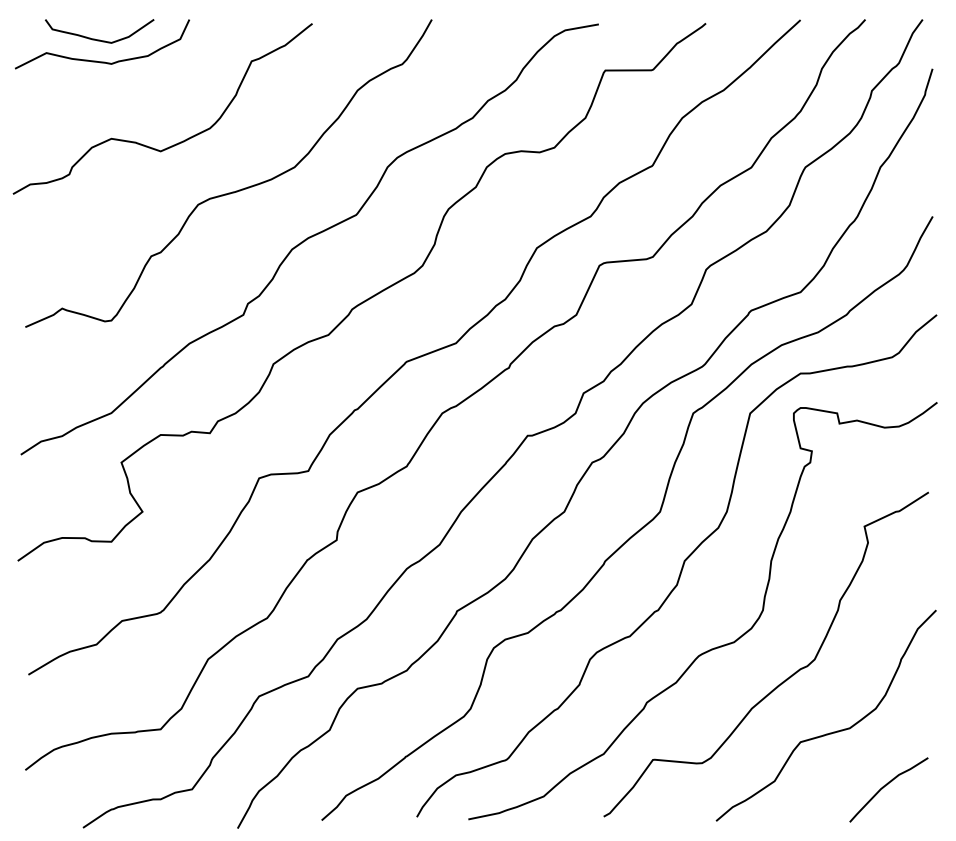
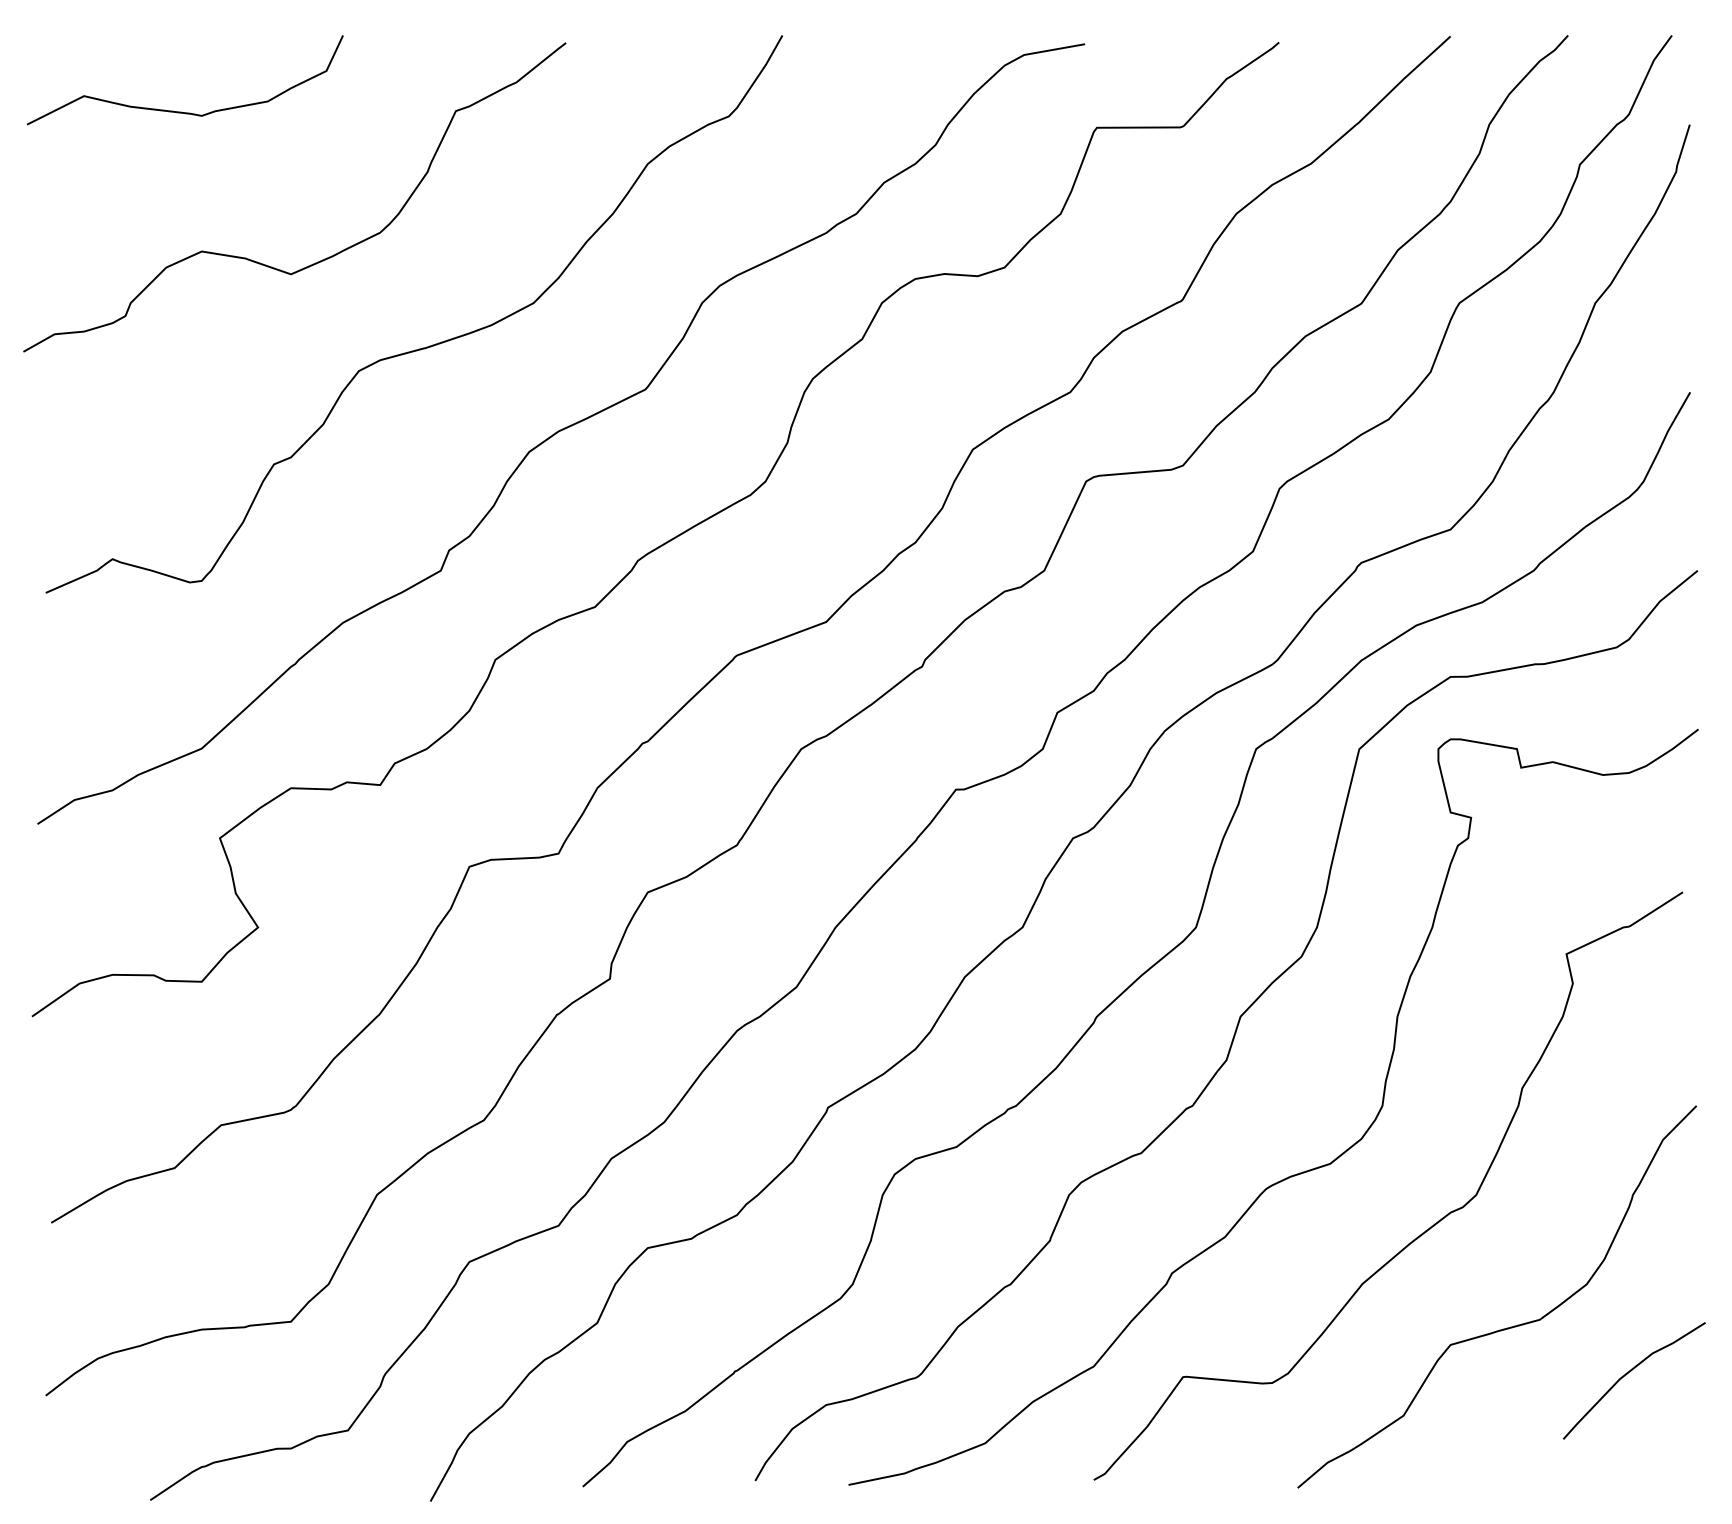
curve: (99, 39) -> (180, 71), removed
curve: (887, 785) -> (1631, 1372), moved

